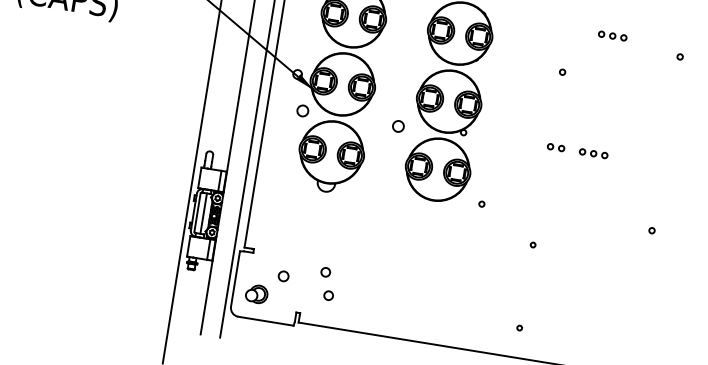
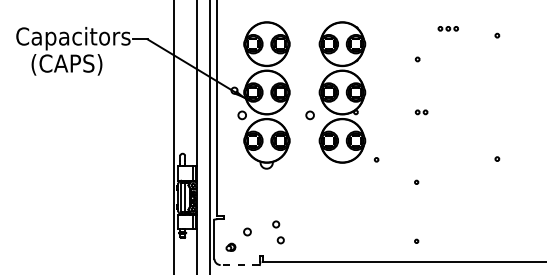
part: (592, 153) -> (447, 112), removed
part: (256, 294) -> (230, 247), size x0.6
line: (266, 321) -> (240, 265), solid -> dashed

